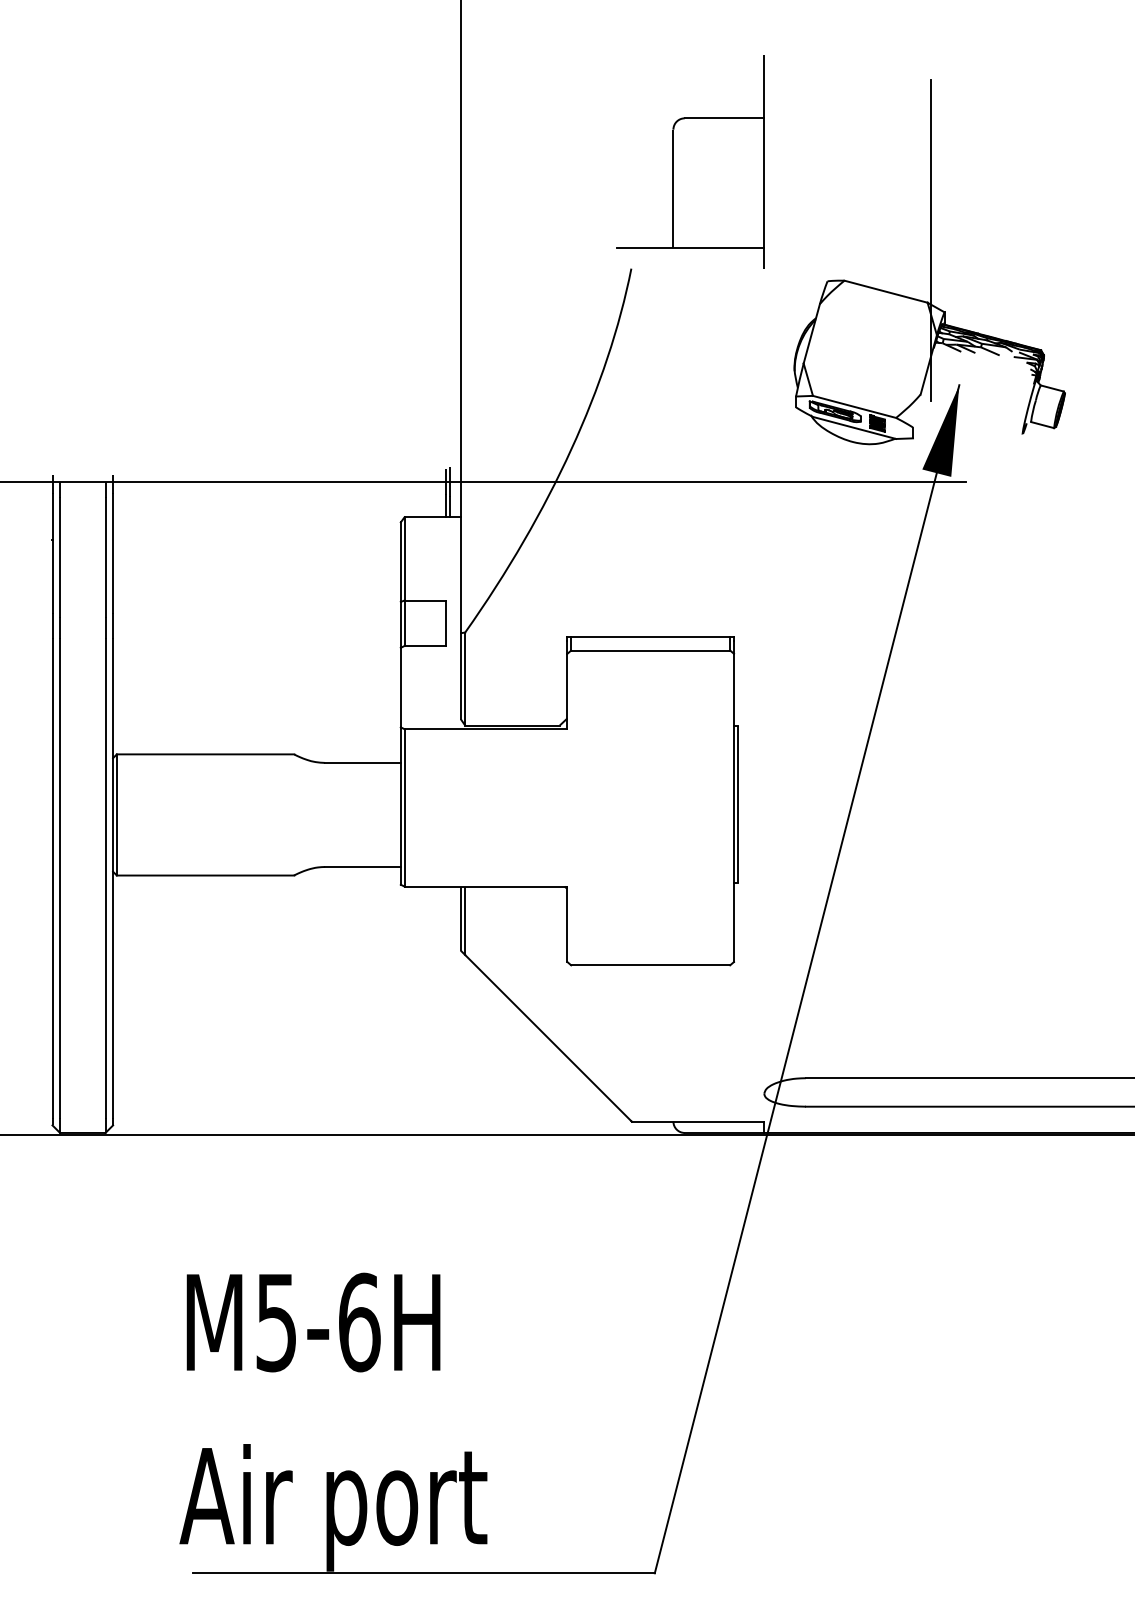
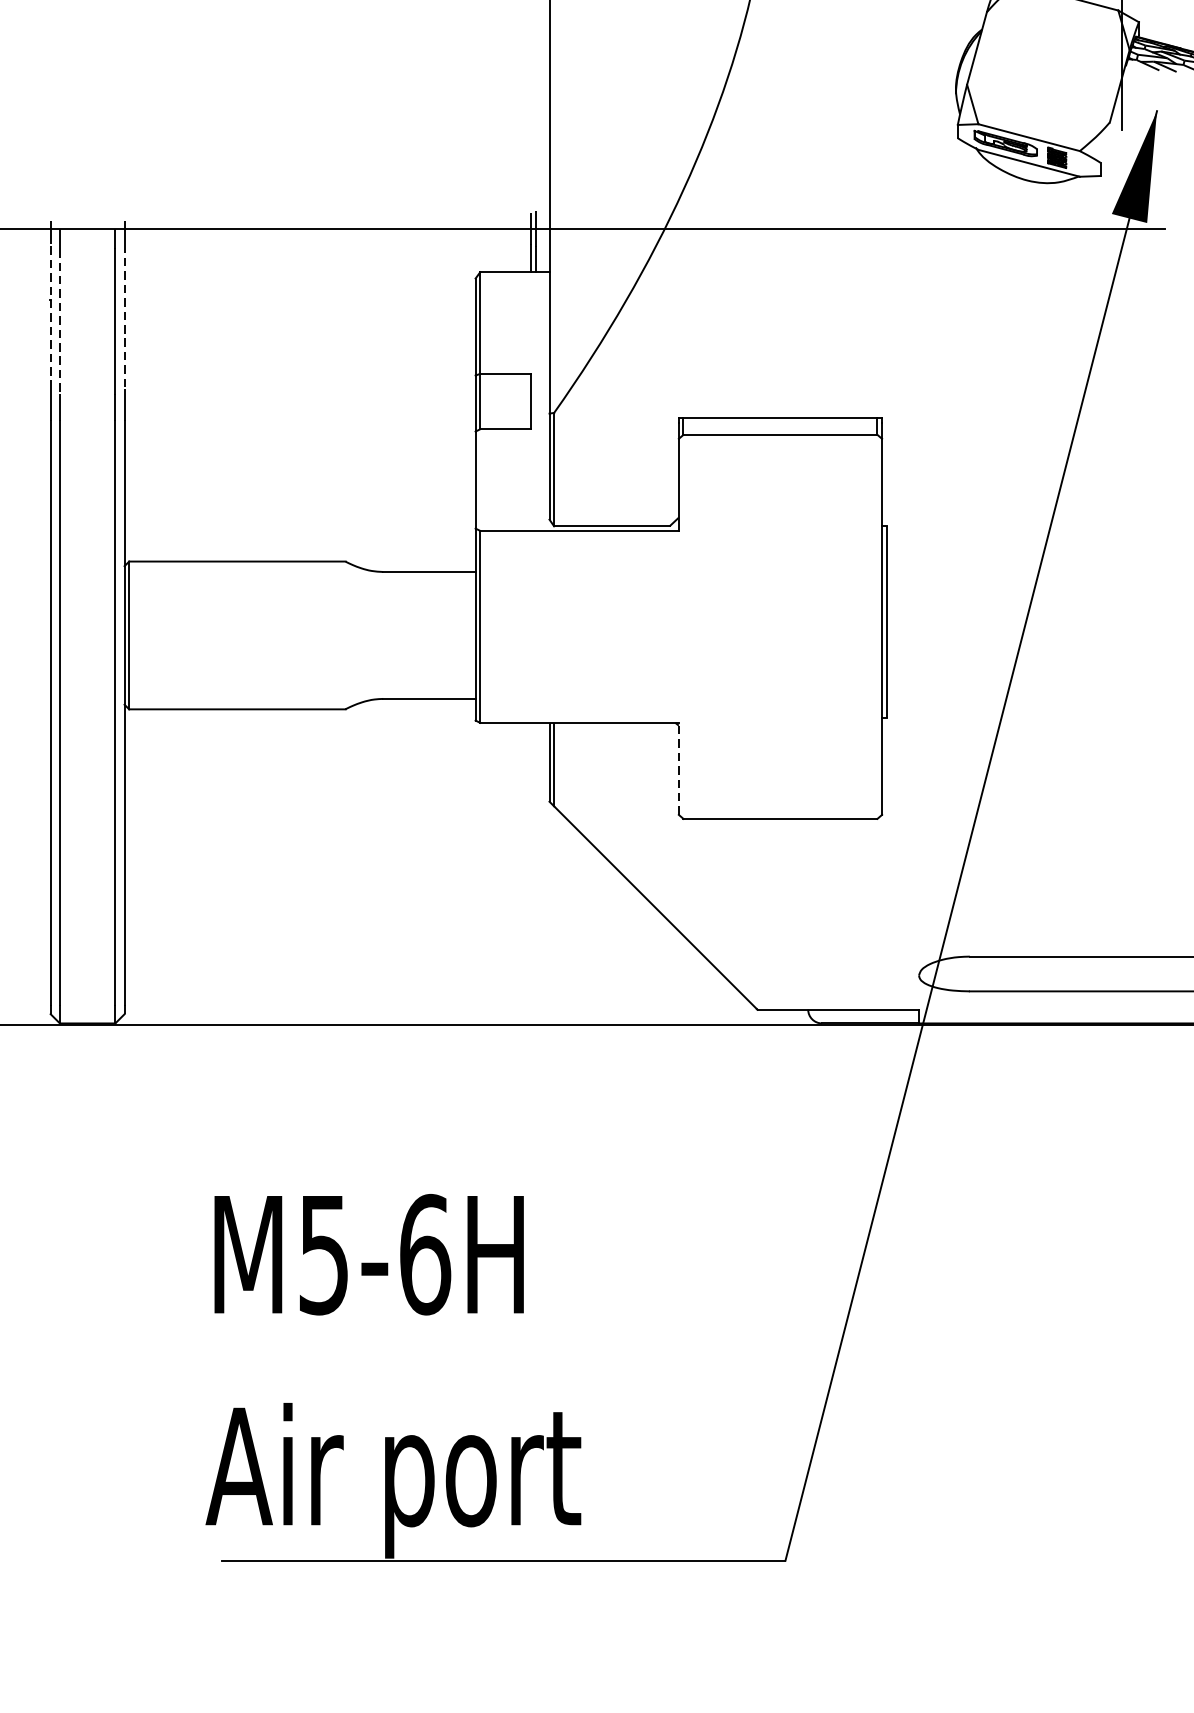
line: (52, 553) -> (50, 316), solid -> dashed
line: (113, 554) -> (125, 317), solid -> dashed
line: (60, 558) -> (60, 322), solid -> dashed
line: (567, 924) -> (678, 769), solid -> dashed

